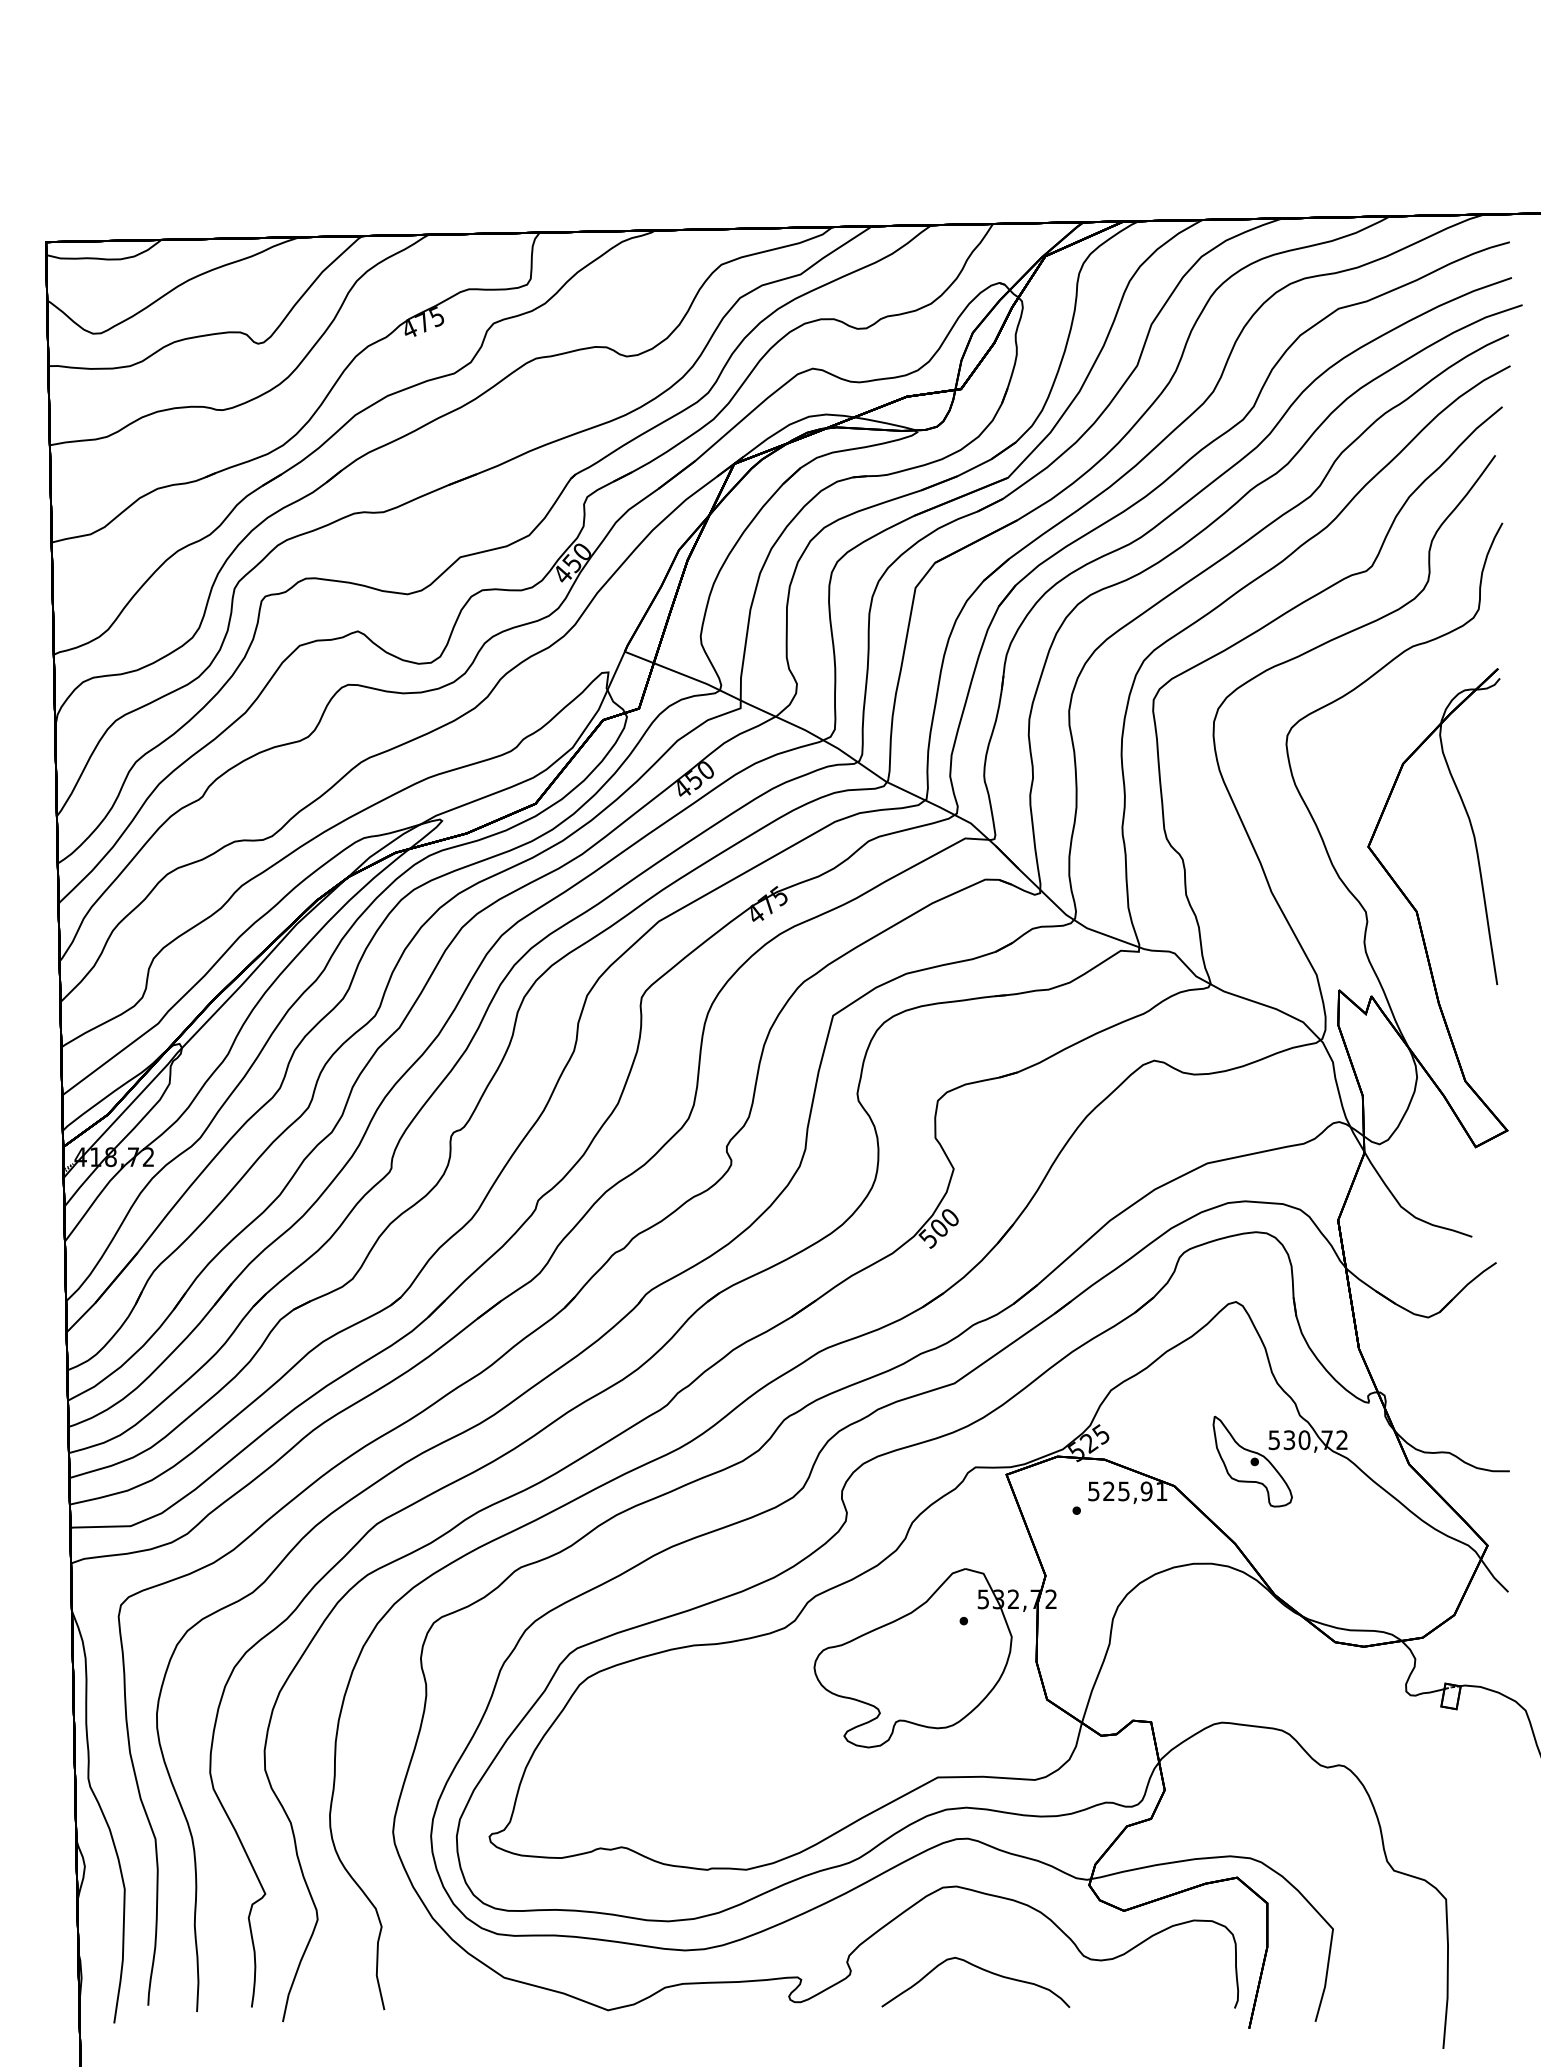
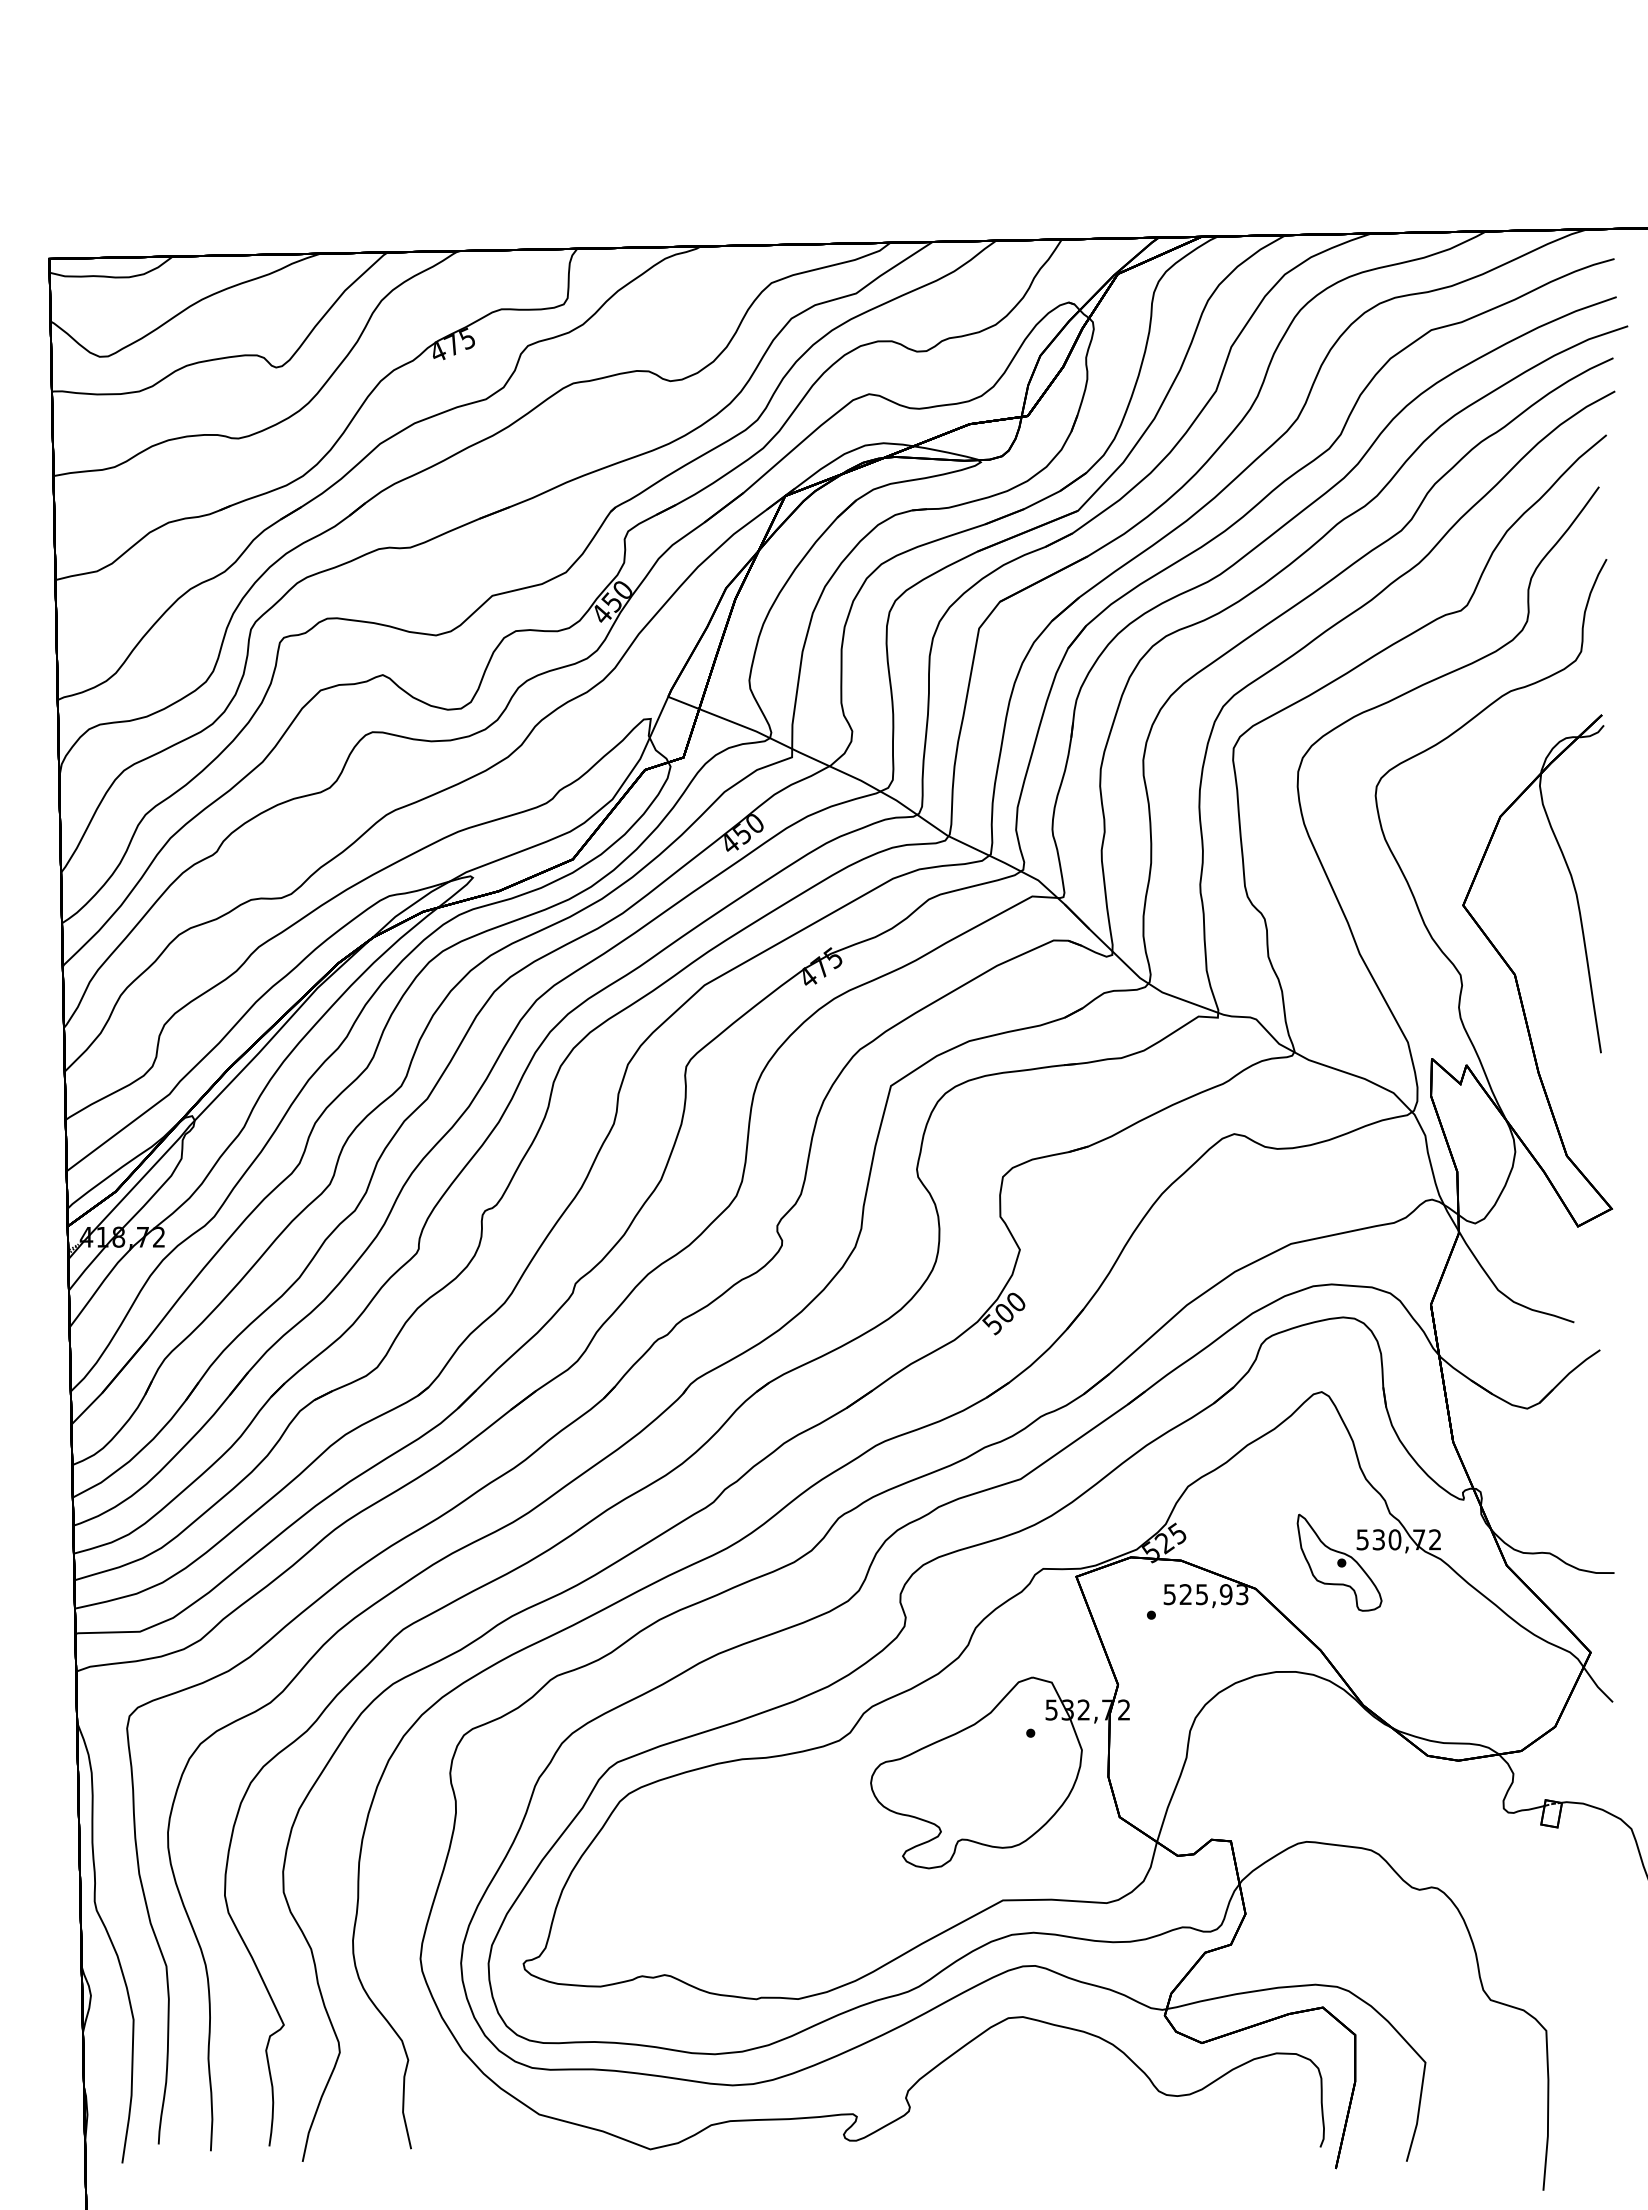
text: (1161, 1491) -> (1242, 1594), 525,91 -> 525,93
curve: (982, 1970) -> (1050, 2106), removed

